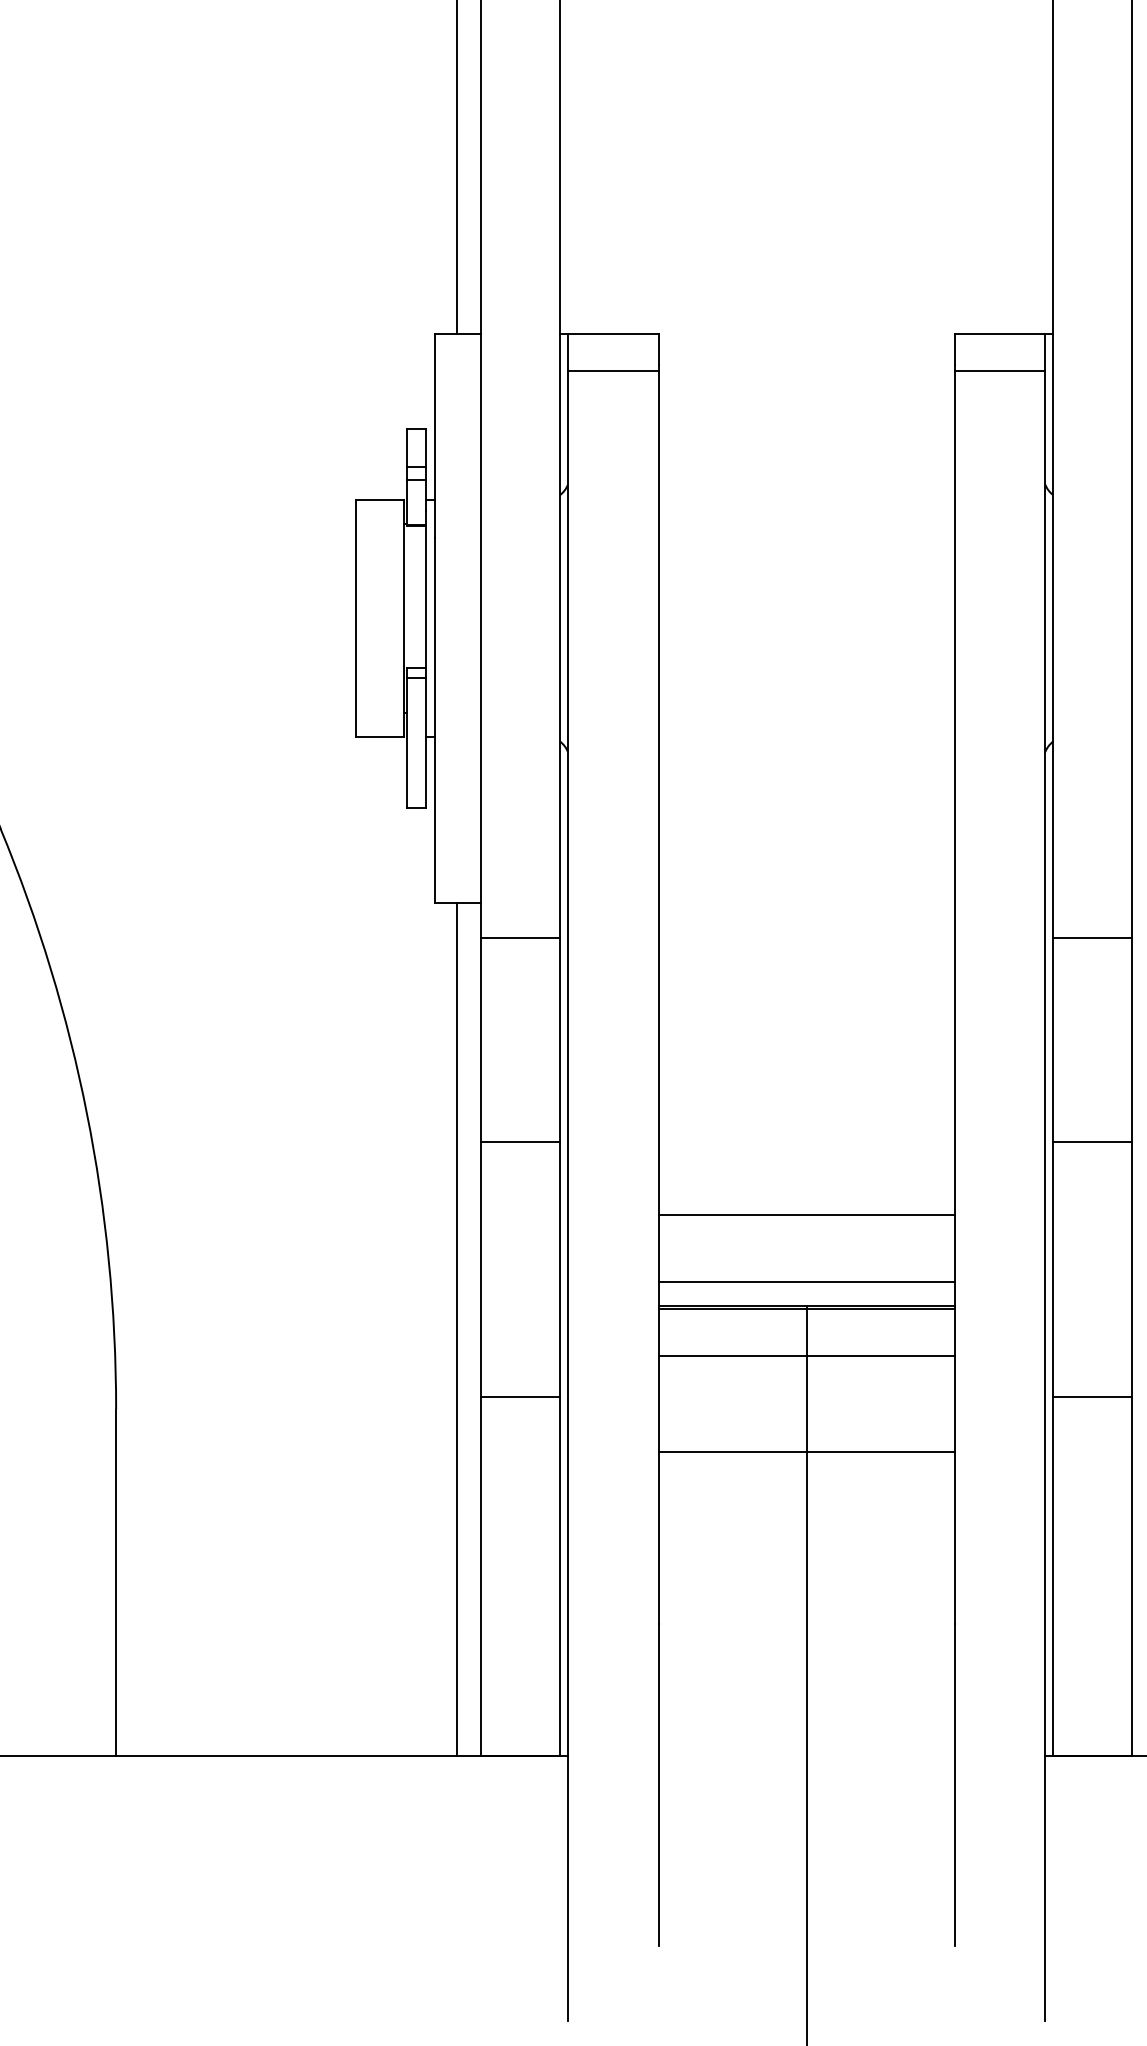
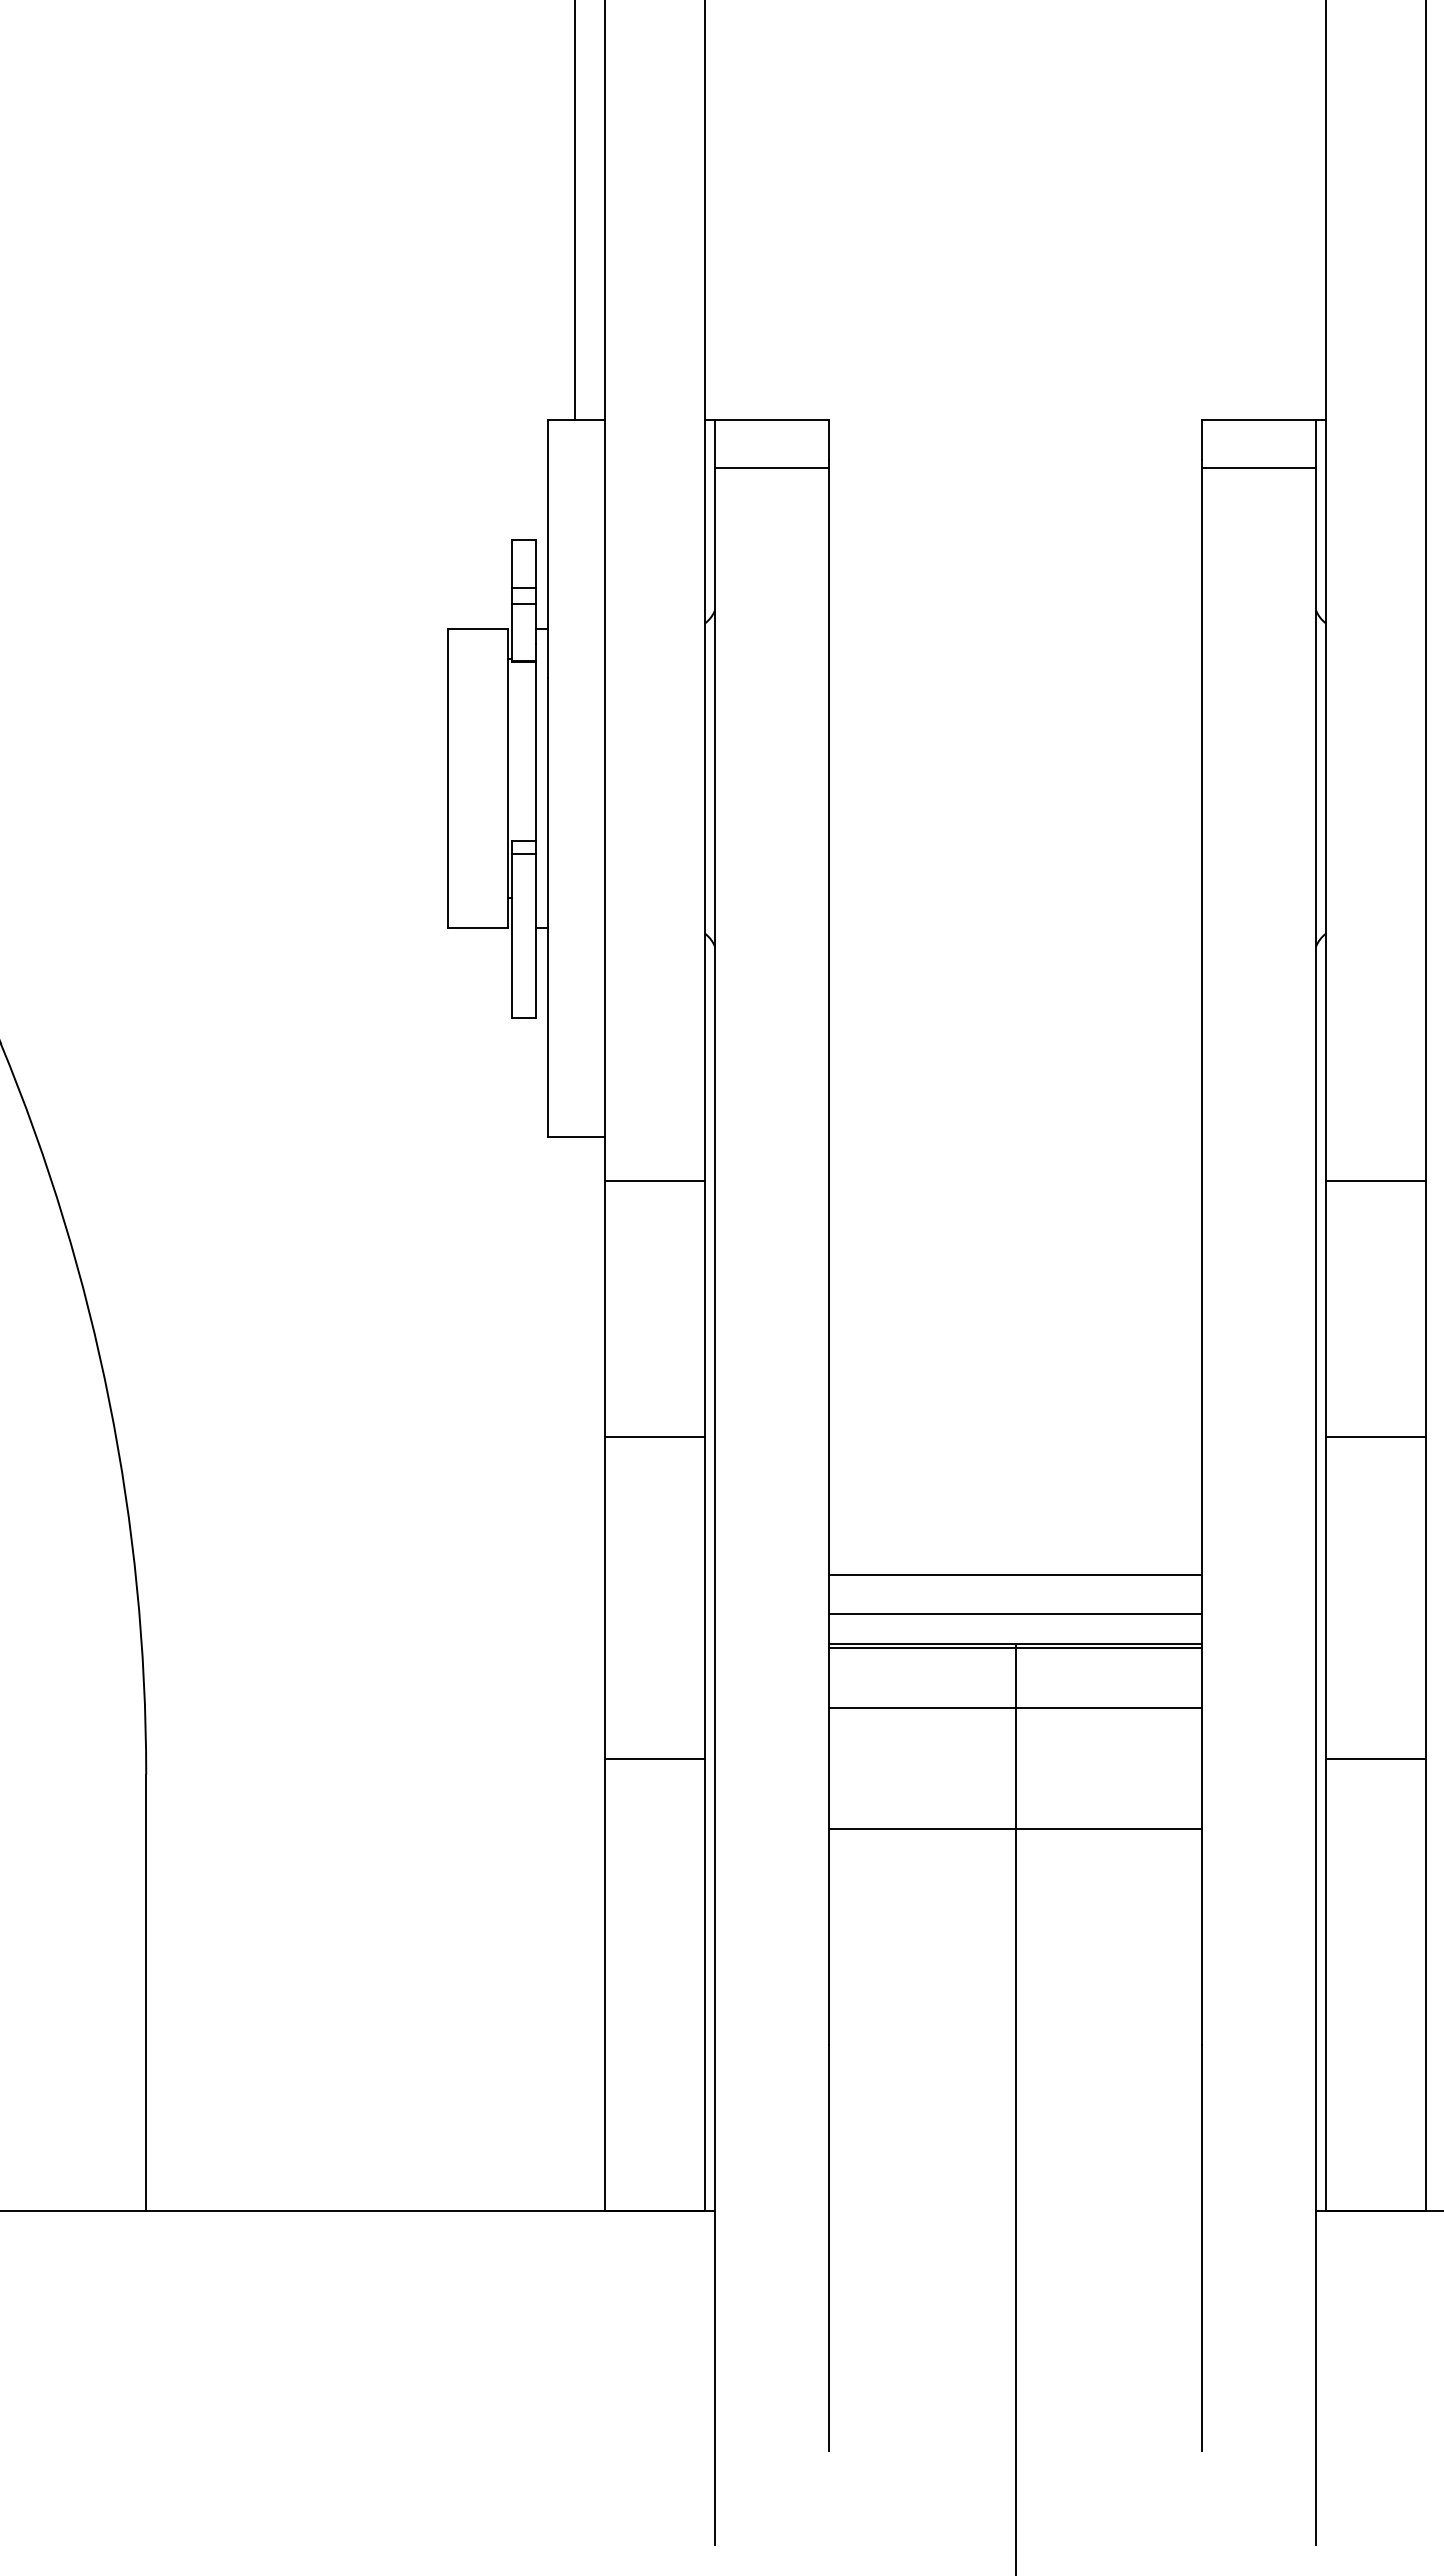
line: (806, 1214) -> (1015, 1575), moved
line: (457, 1329) -> (575, 1673), removed

